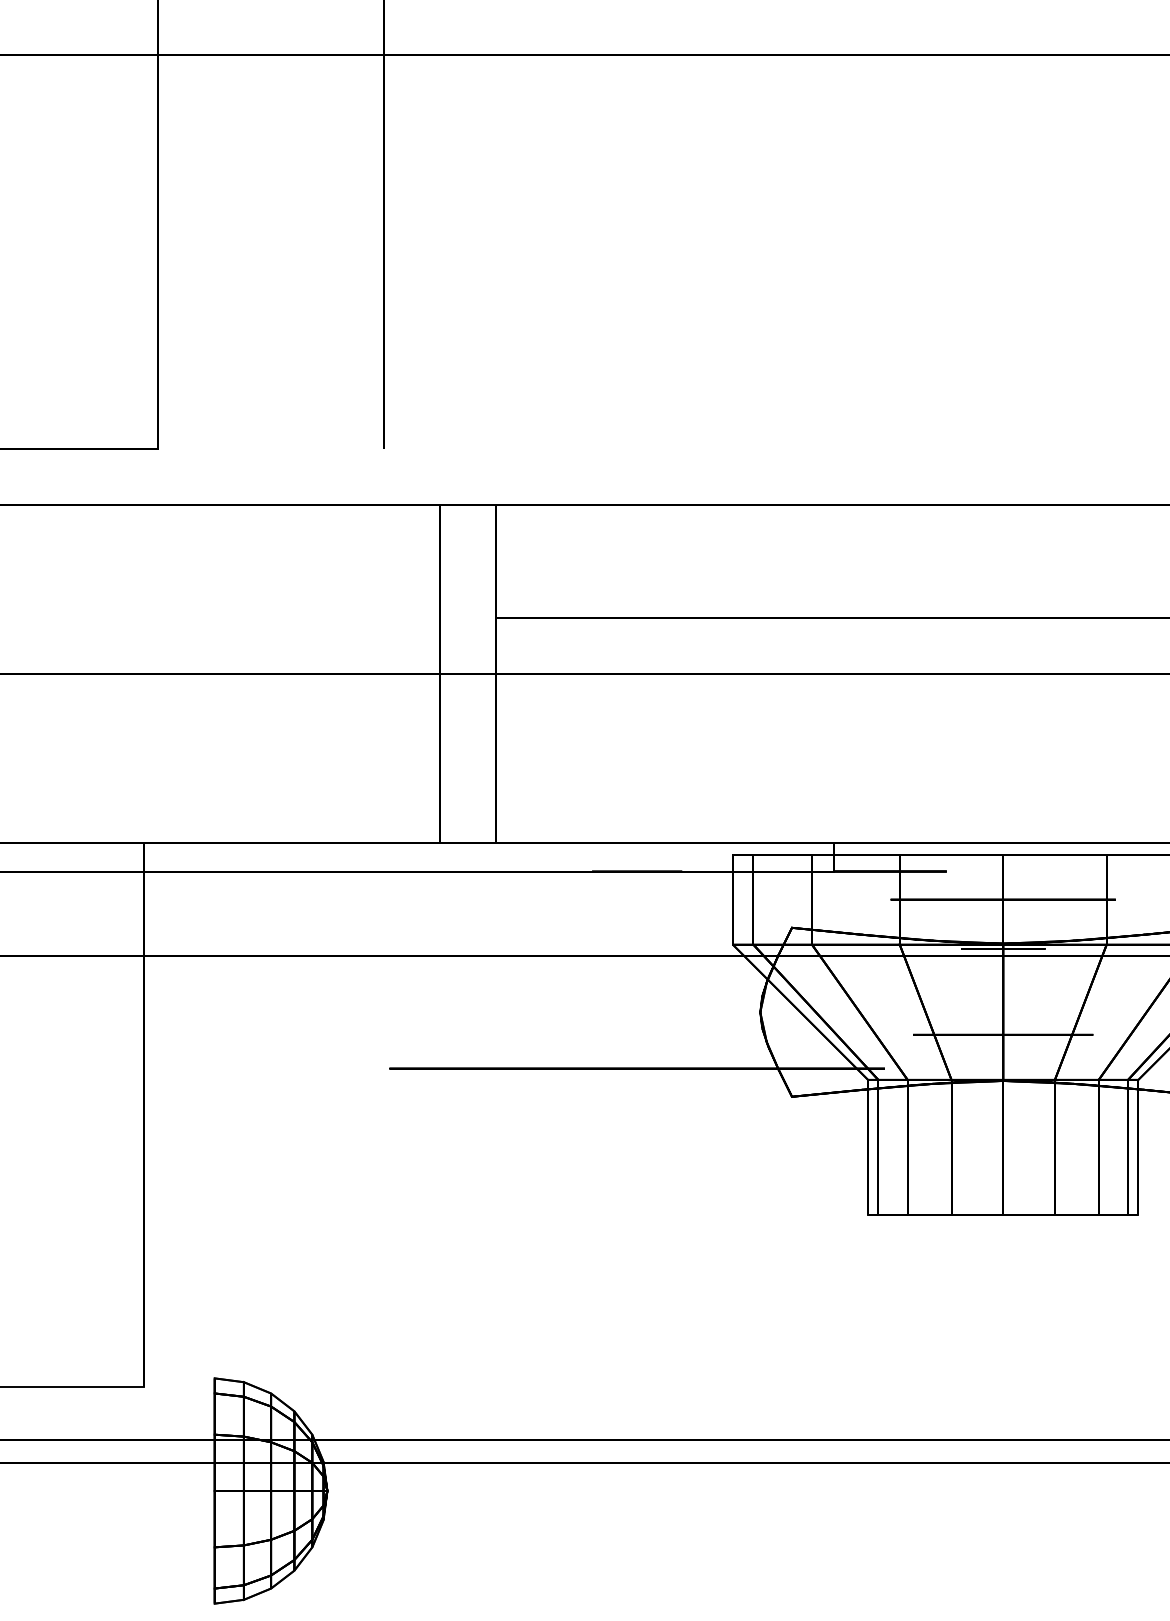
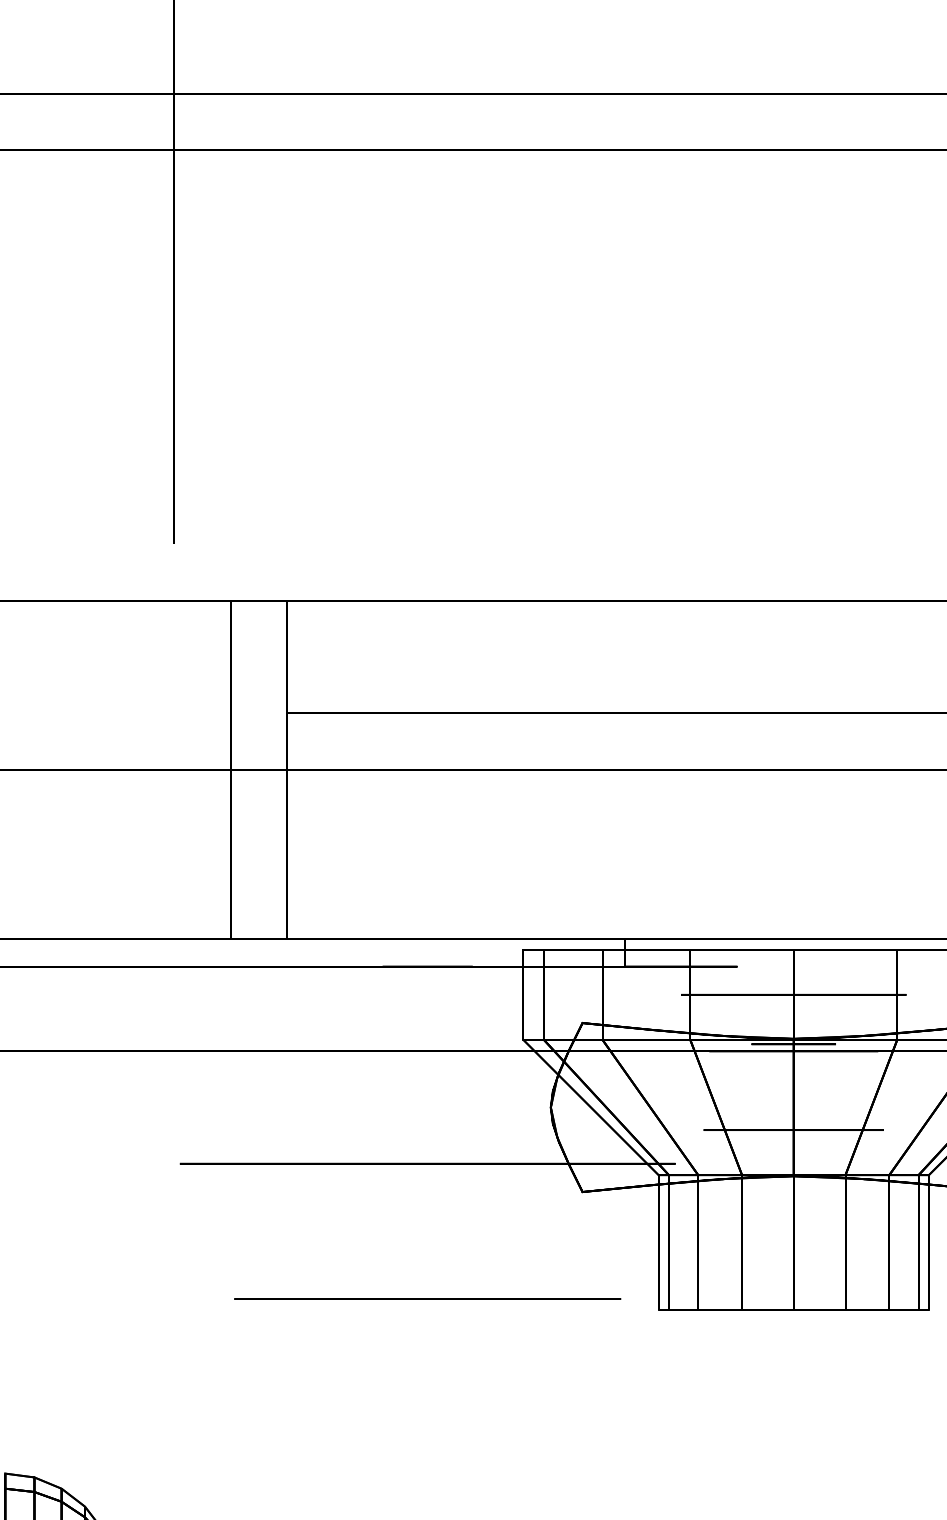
line: (636, 1203) -> (427, 1298), added

